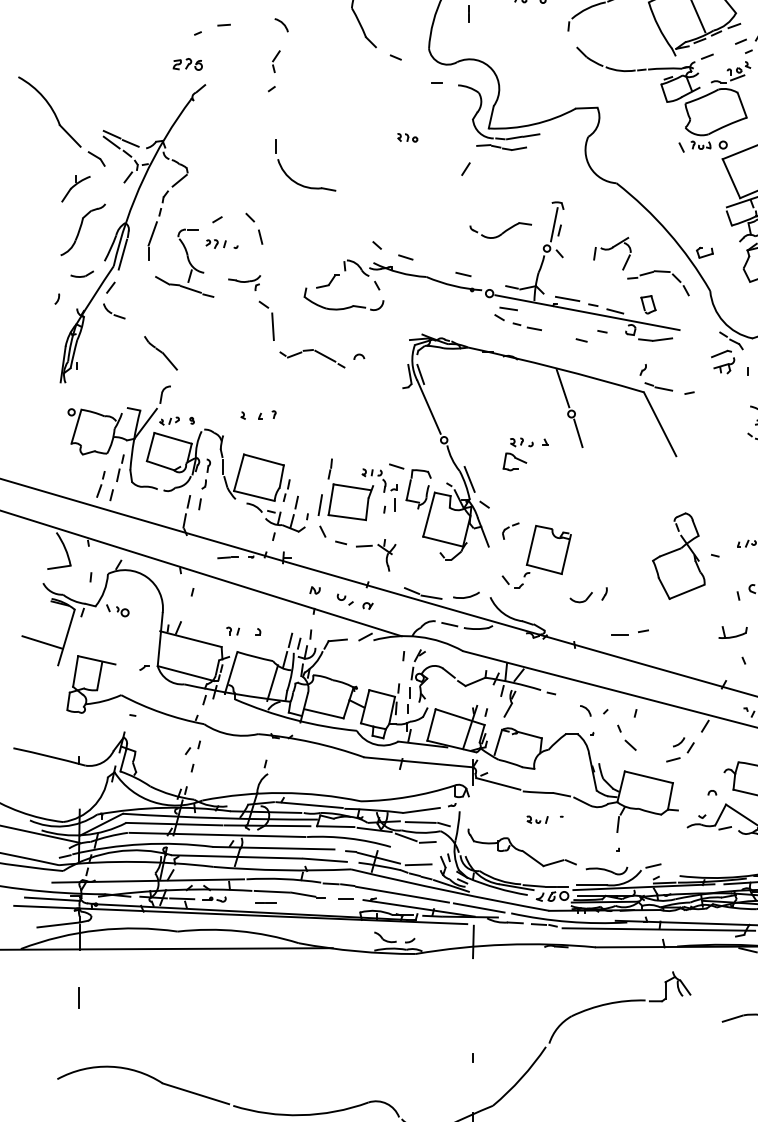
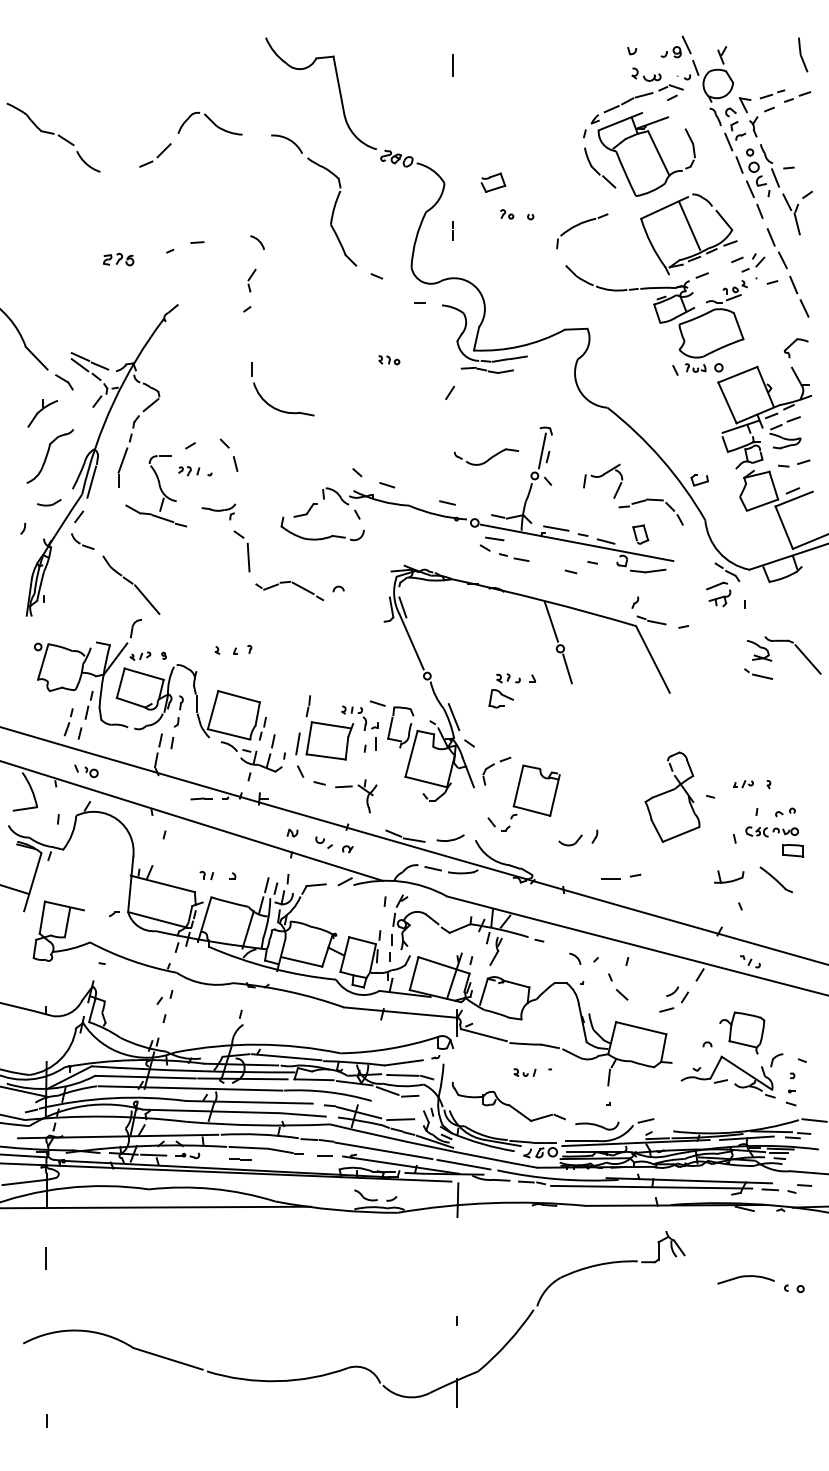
part: (187, 64) -> (118, 259), moved
part: (160, 352) -> (131, 584), size x1.67
part: (510, 530) -> (496, 770), size x1.67
part: (117, 610) -> (86, 770), moved

